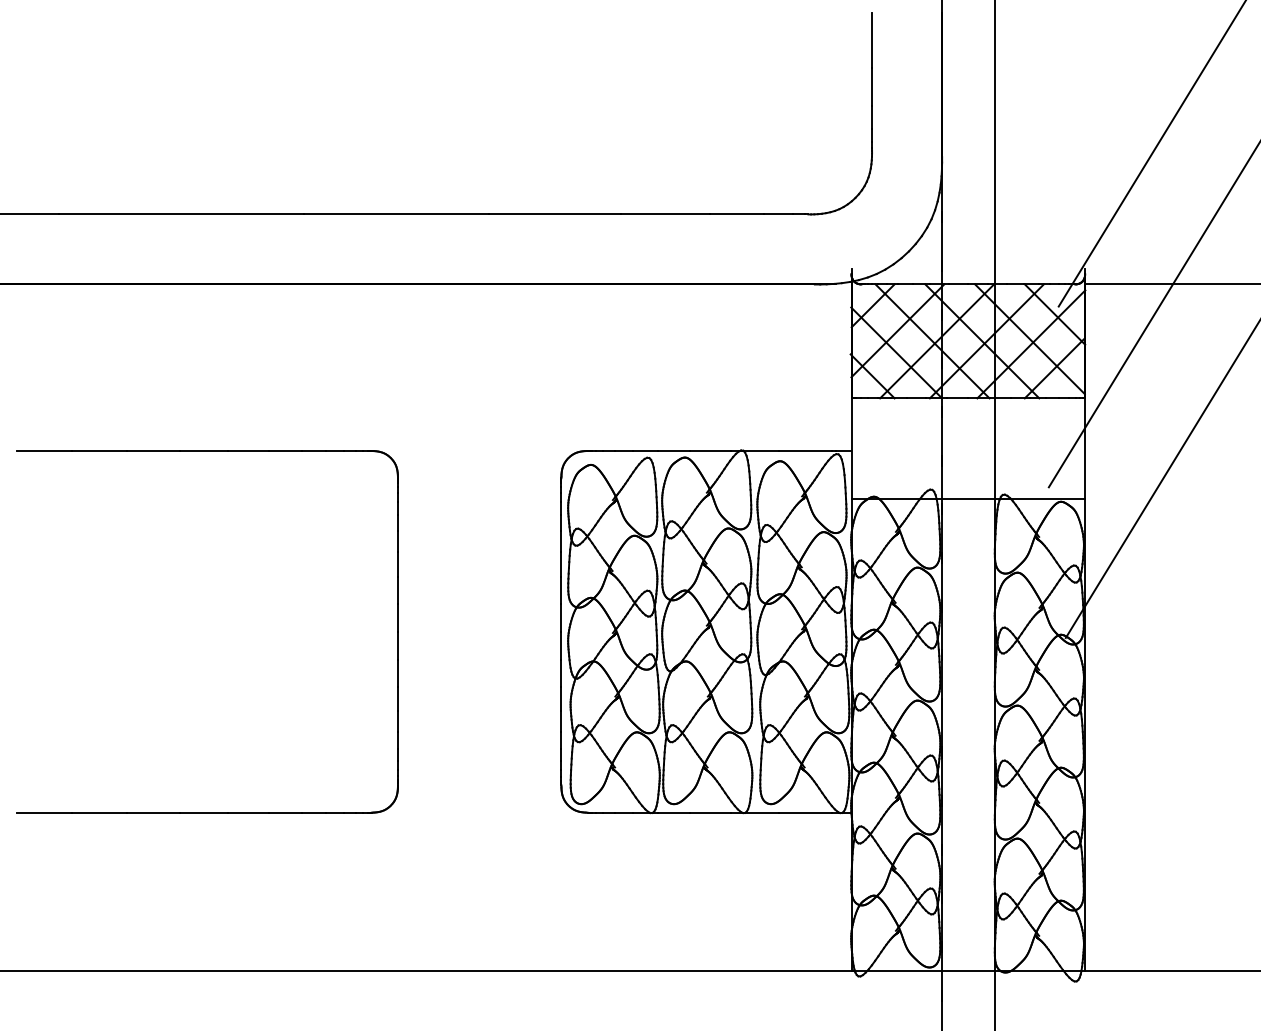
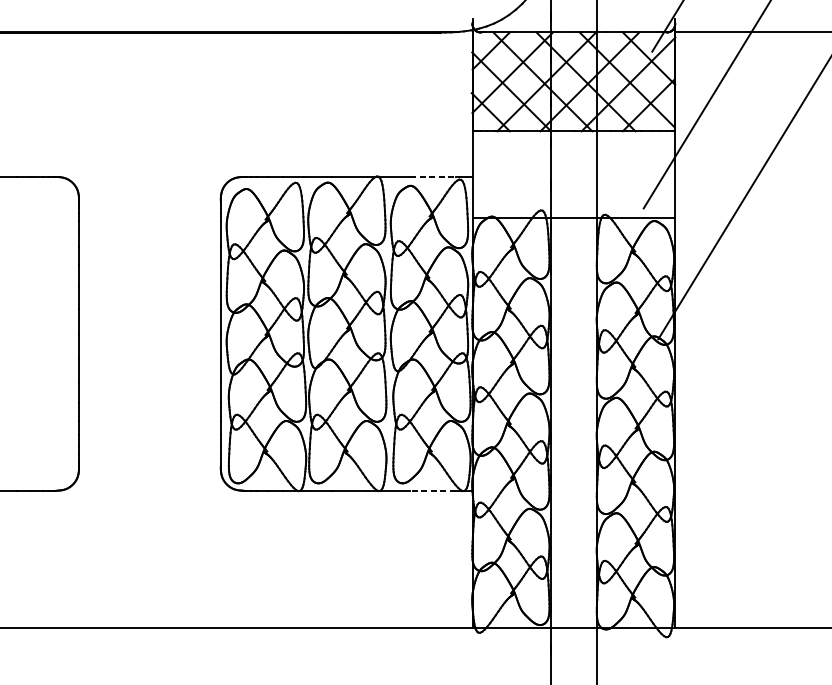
line: (806, 451) -> (433, 177), solid -> dashed
line: (805, 812) -> (432, 490), solid -> dashed

